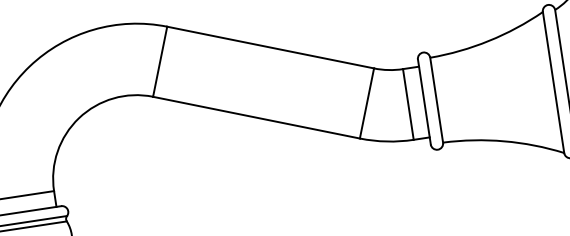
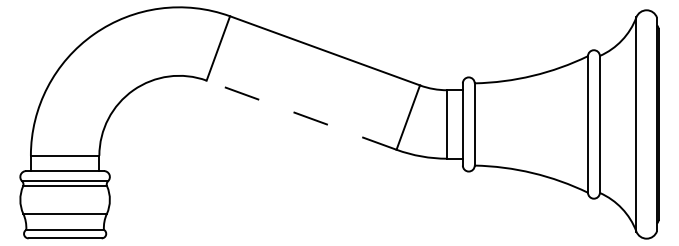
line: (256, 117) -> (301, 115), solid -> dashed

